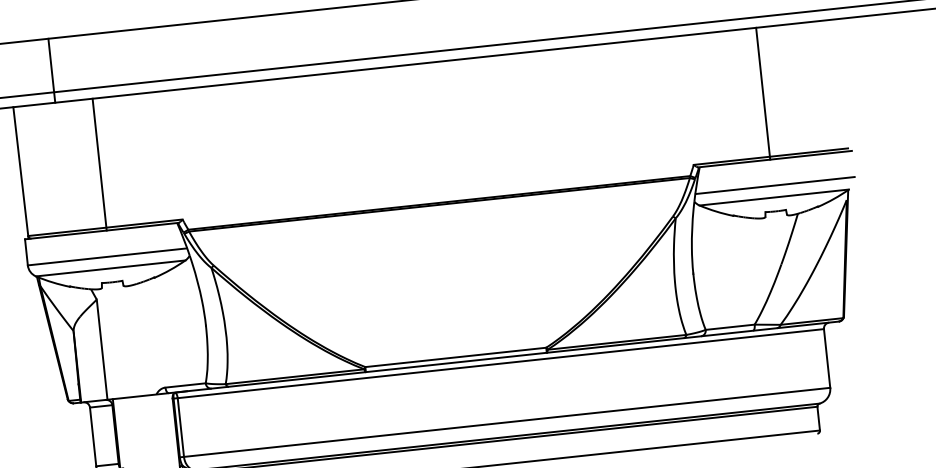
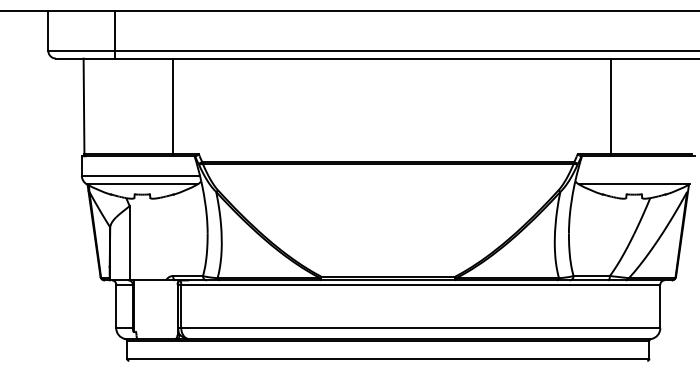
line: (763, 93) -> (611, 107), moved
line: (99, 164) -> (173, 107), moved
line: (774, 185) -> (635, 175), removed

